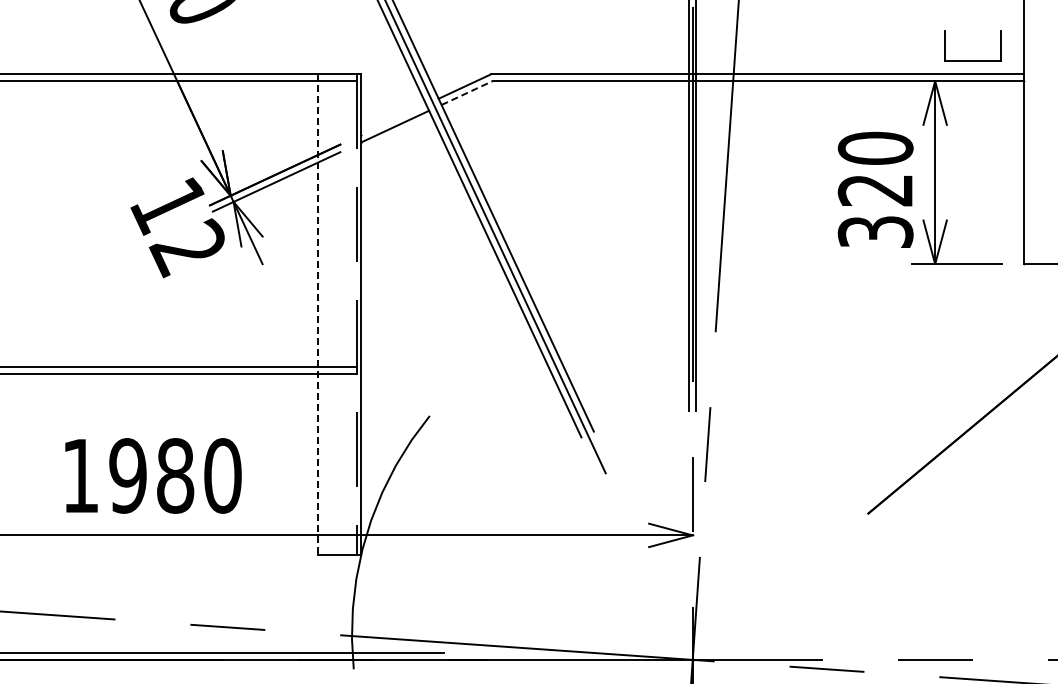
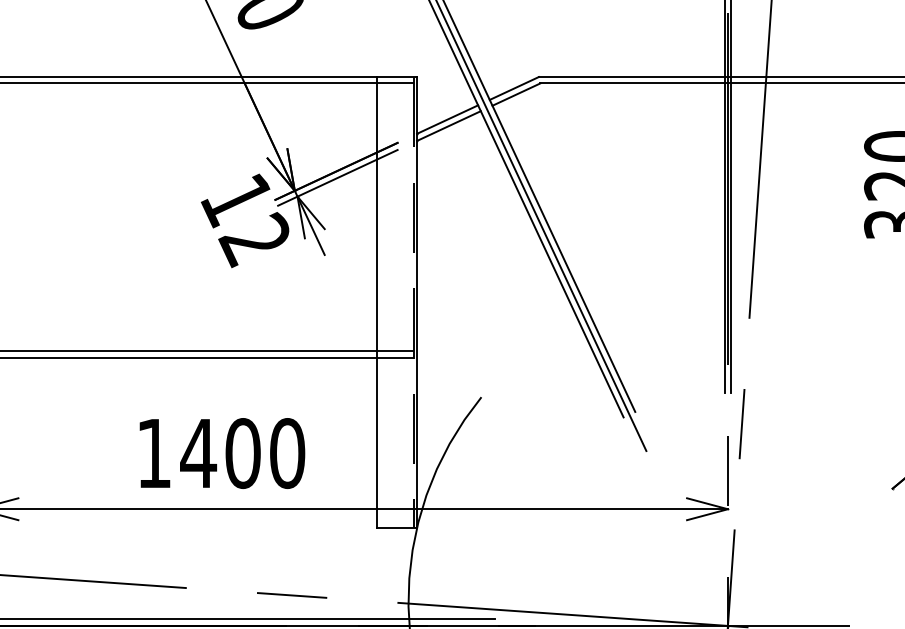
line: (467, 92) -> (516, 94), dashed -> solid
line: (393, 119) -> (447, 119), added
line: (318, 315) -> (377, 303), dashed -> solid
text: (151, 475) -> (220, 453), 1980 -> 1400

